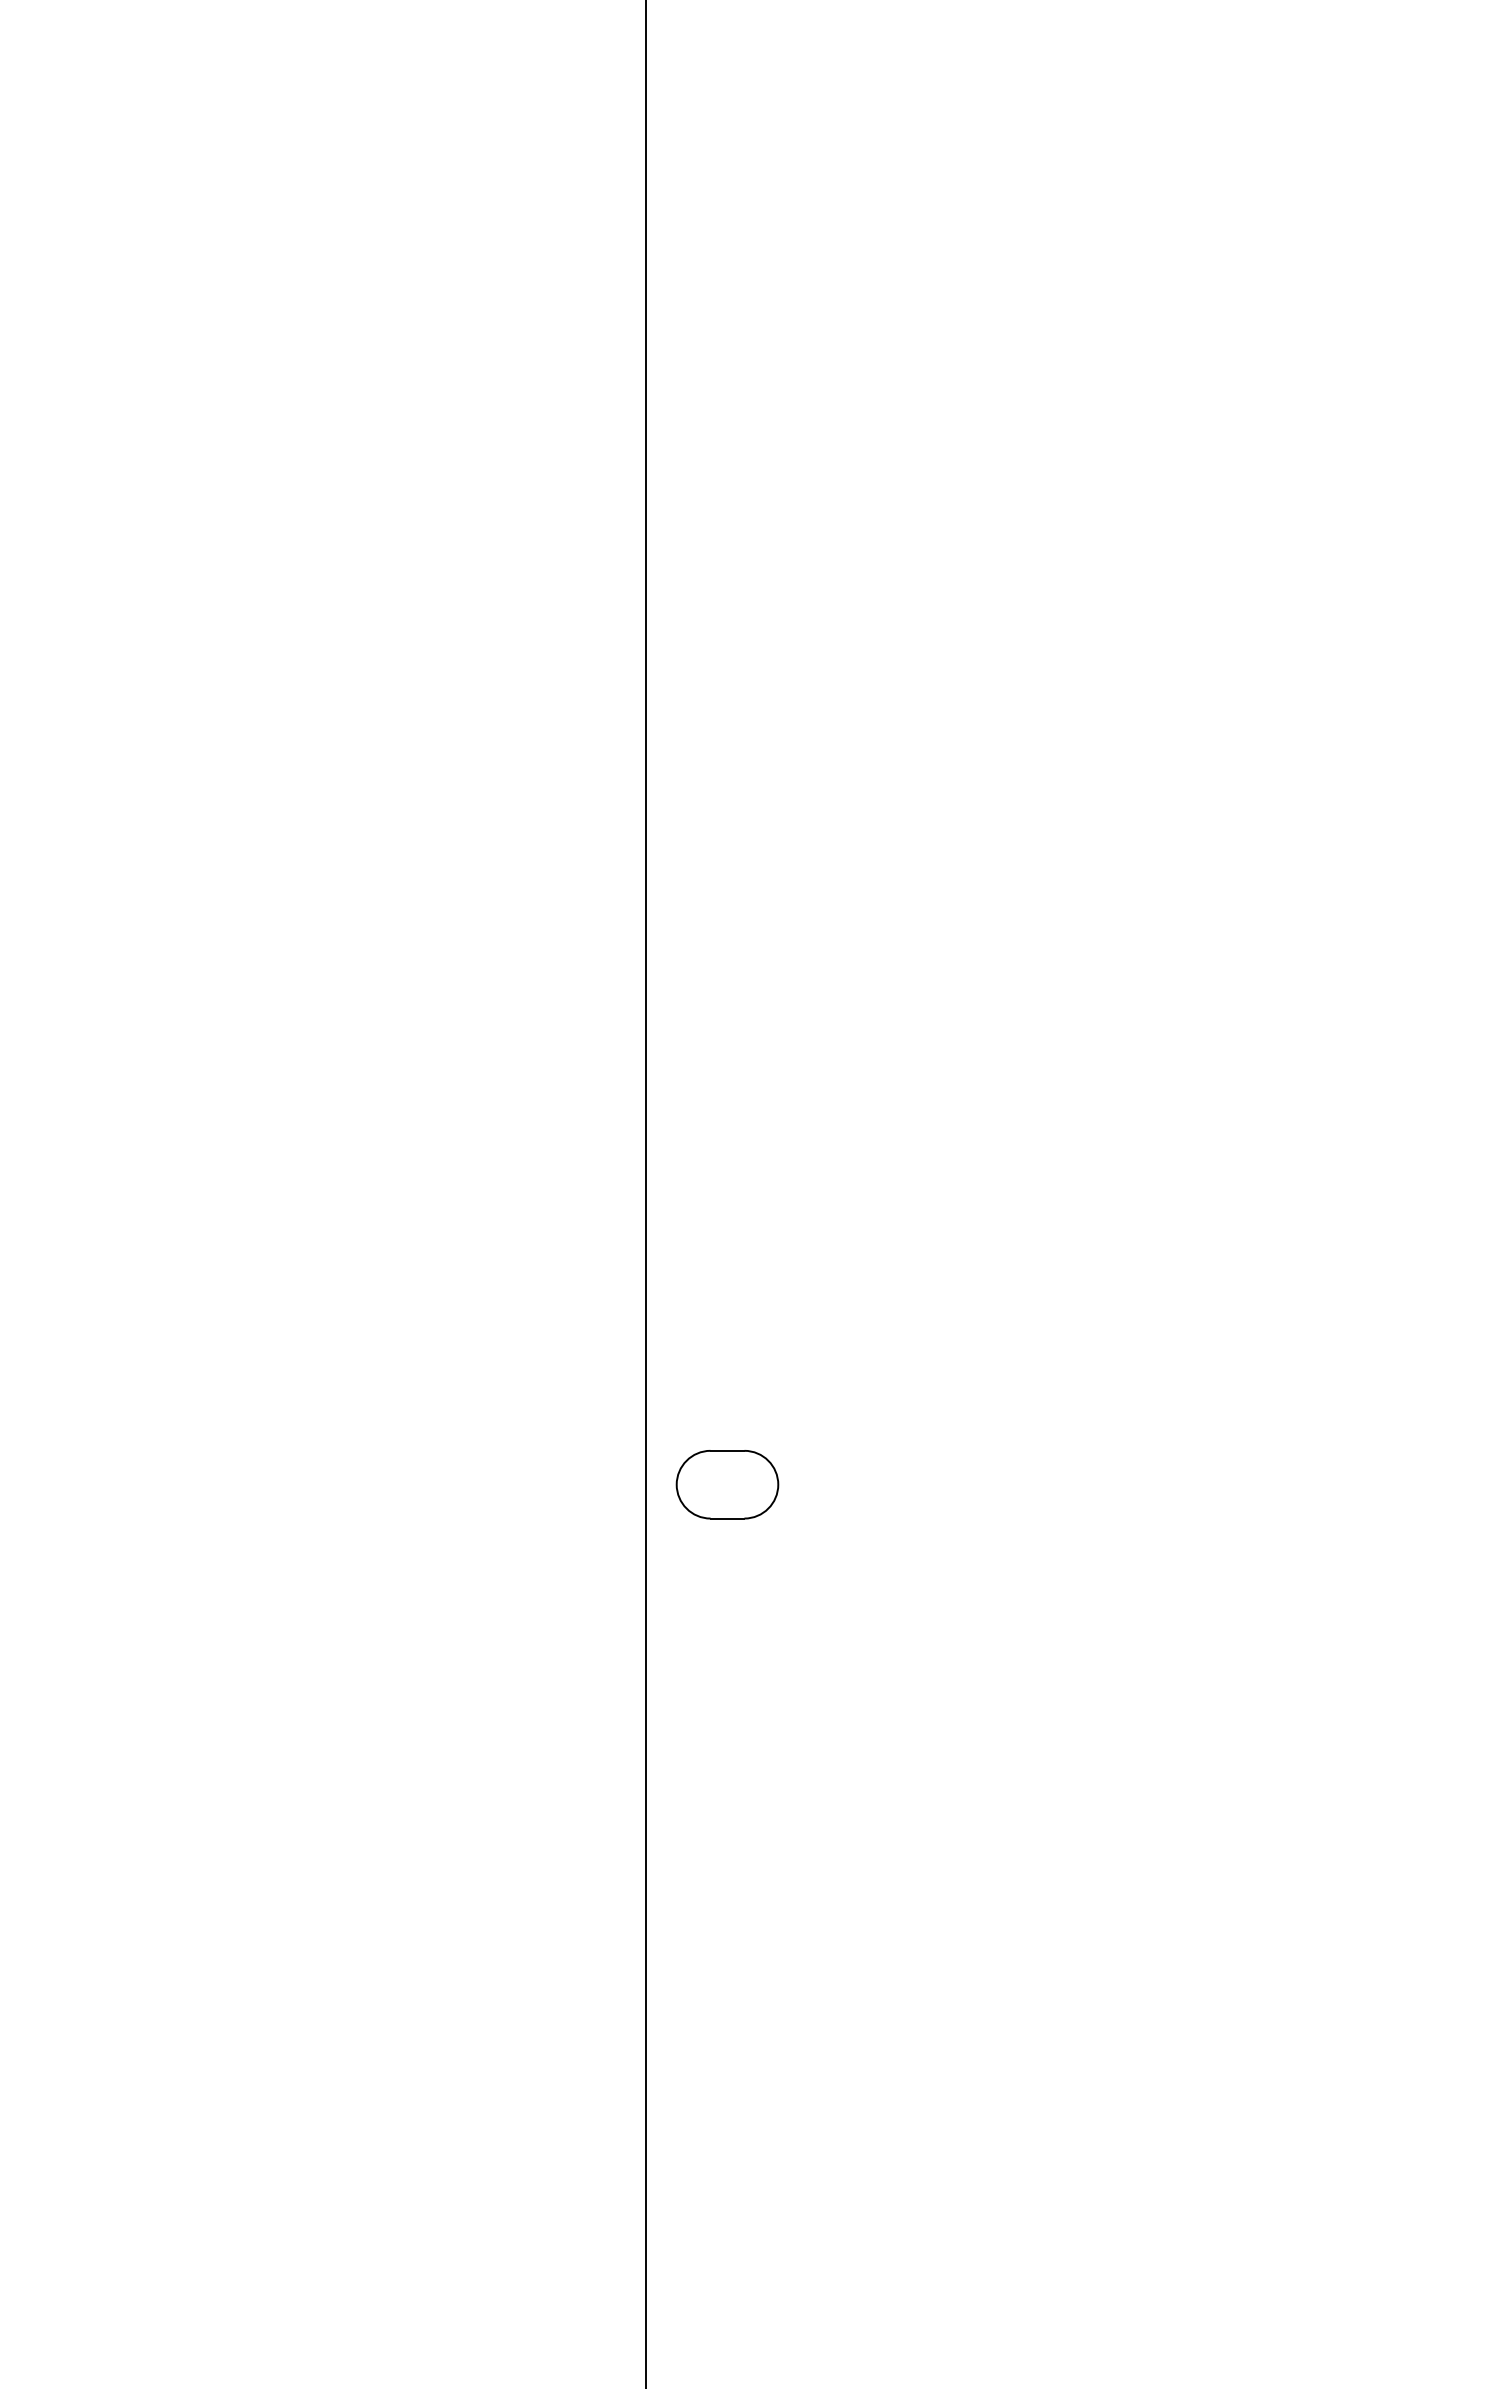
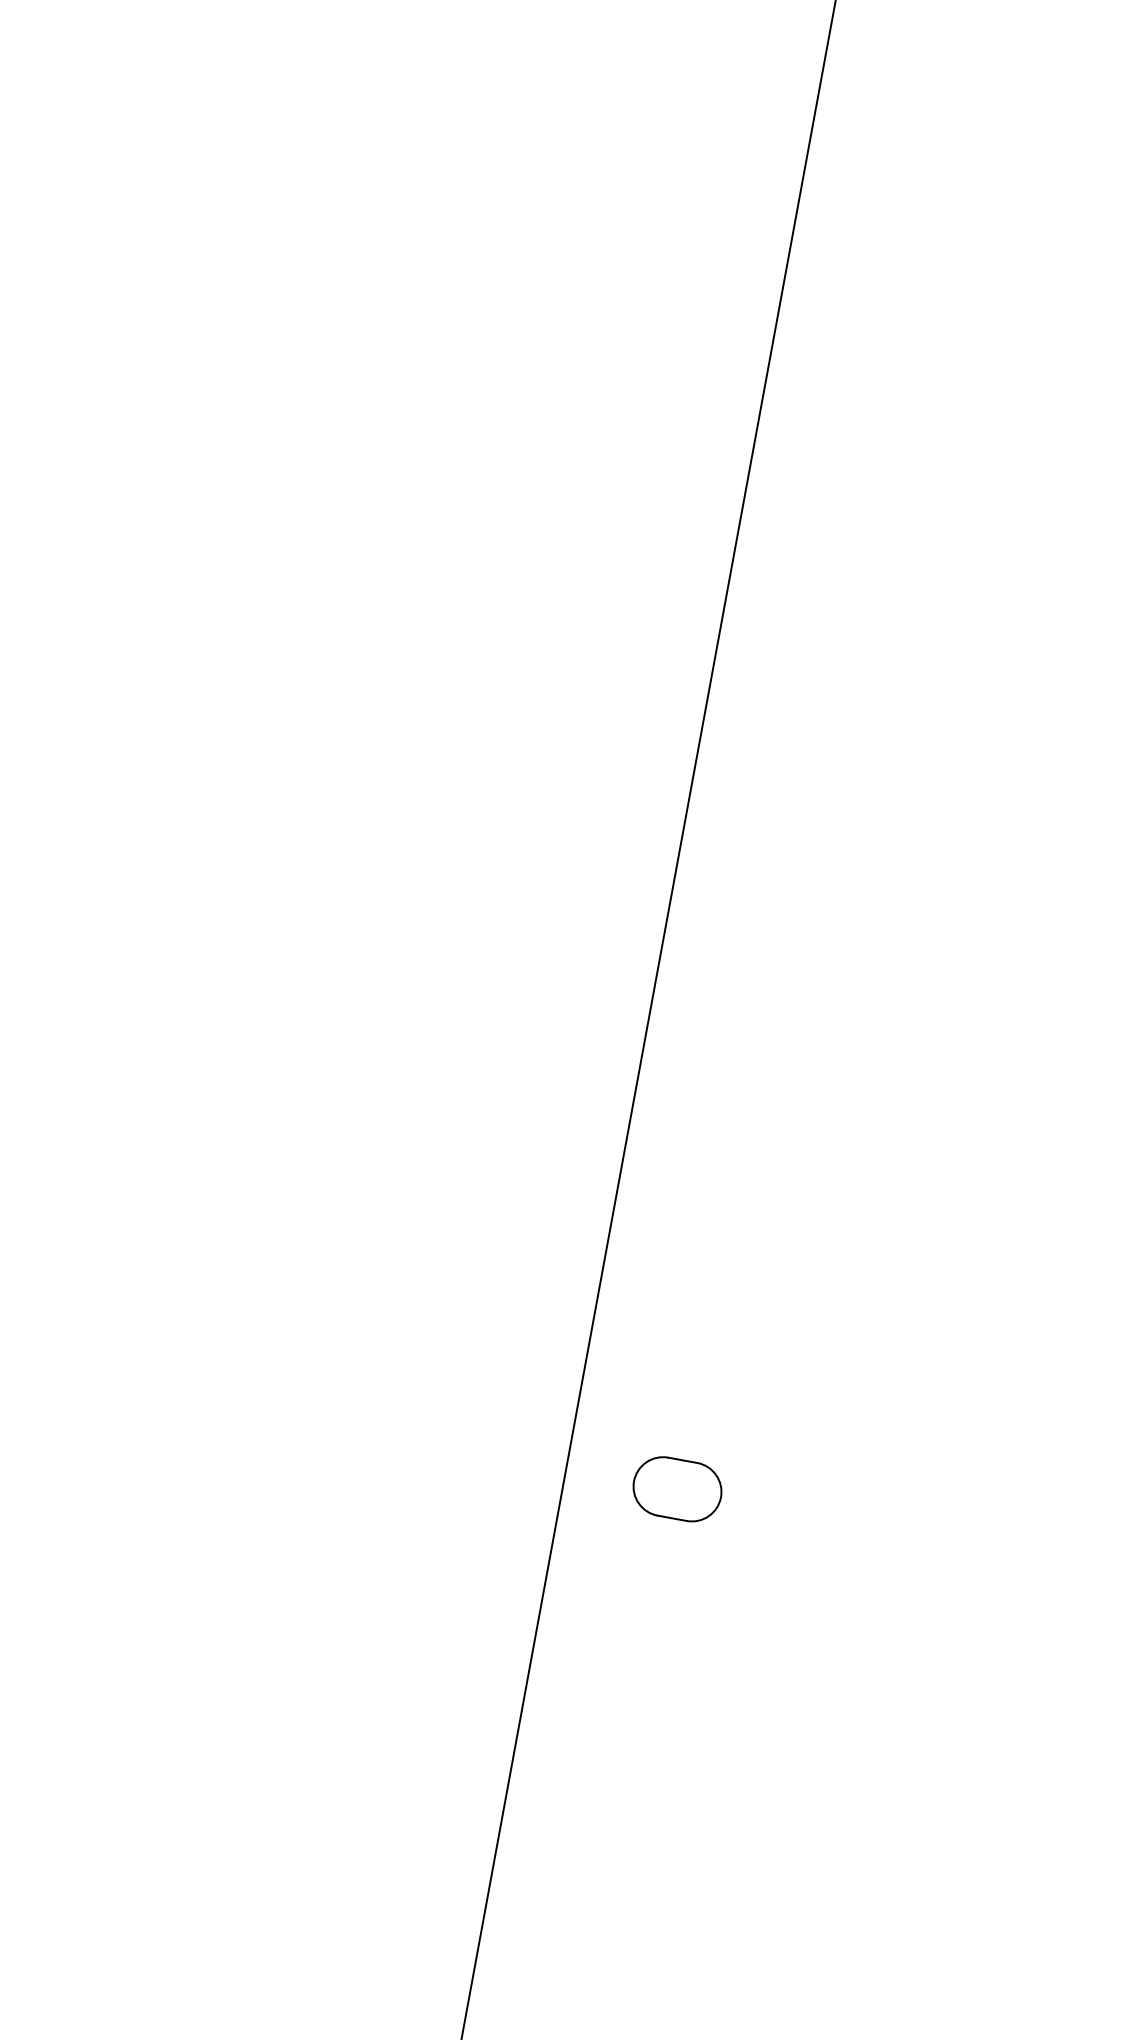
part: (727, 1484) -> (677, 1489), moved

